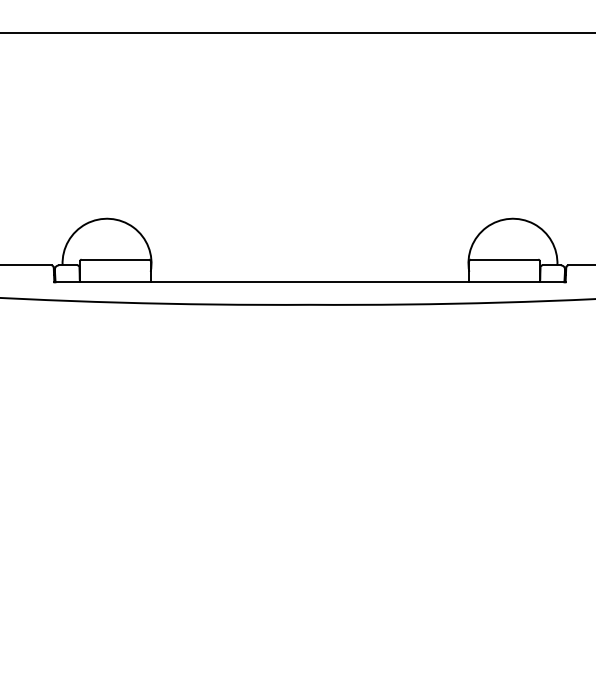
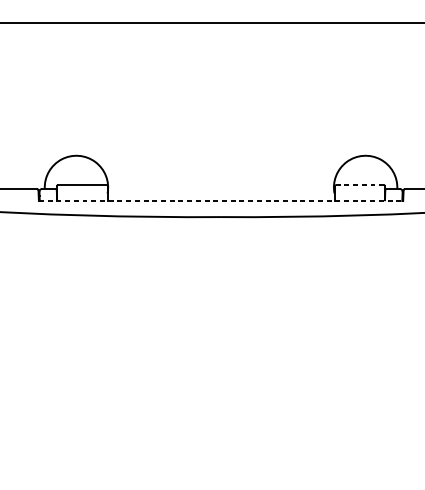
line: (504, 259) -> (359, 184), solid -> dashed
line: (309, 282) -> (220, 201), solid -> dashed

